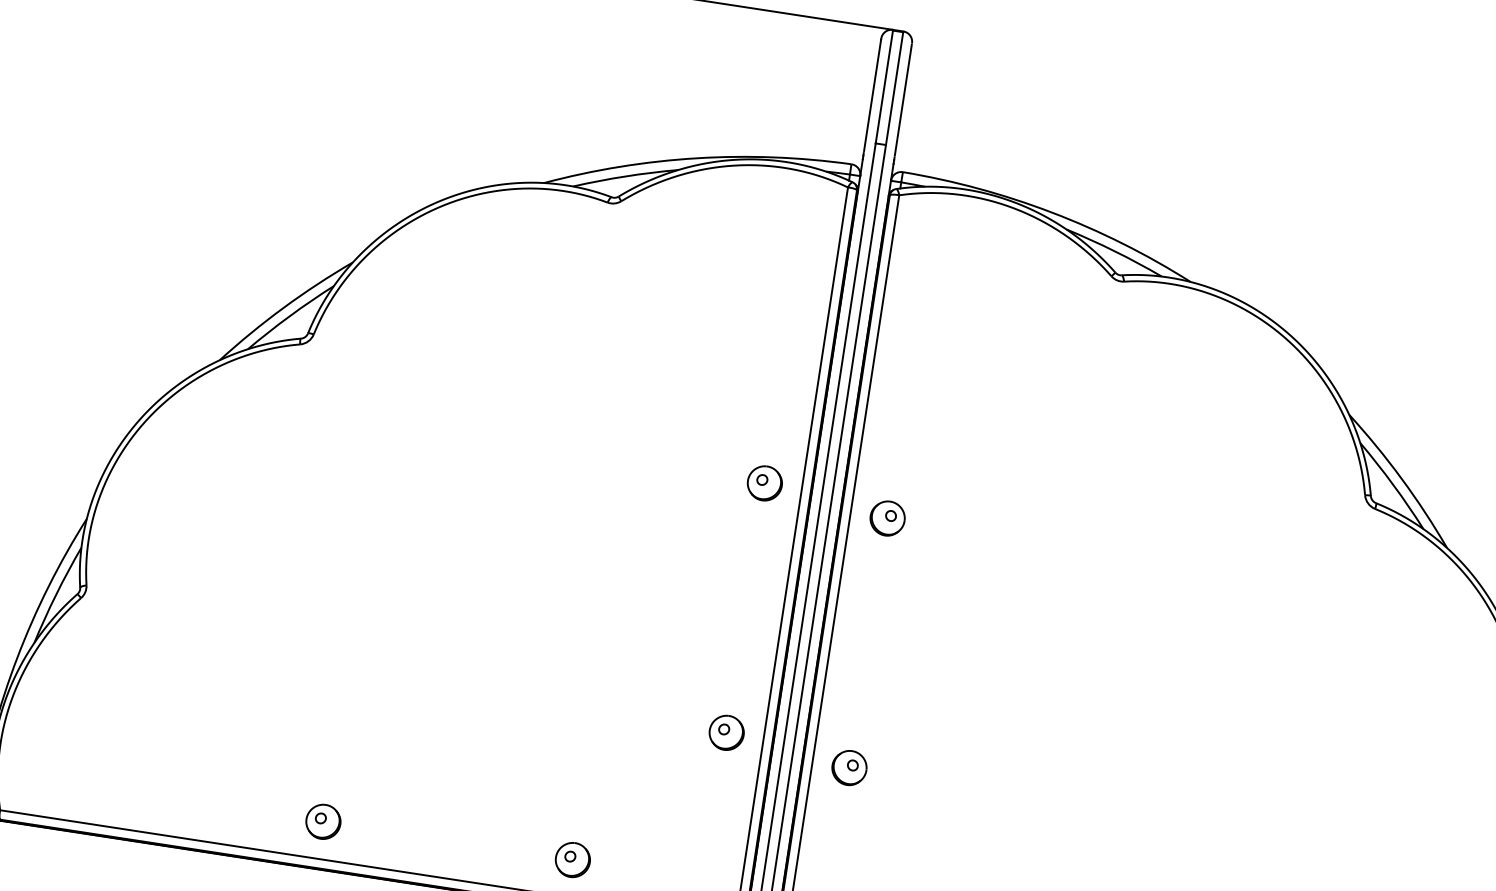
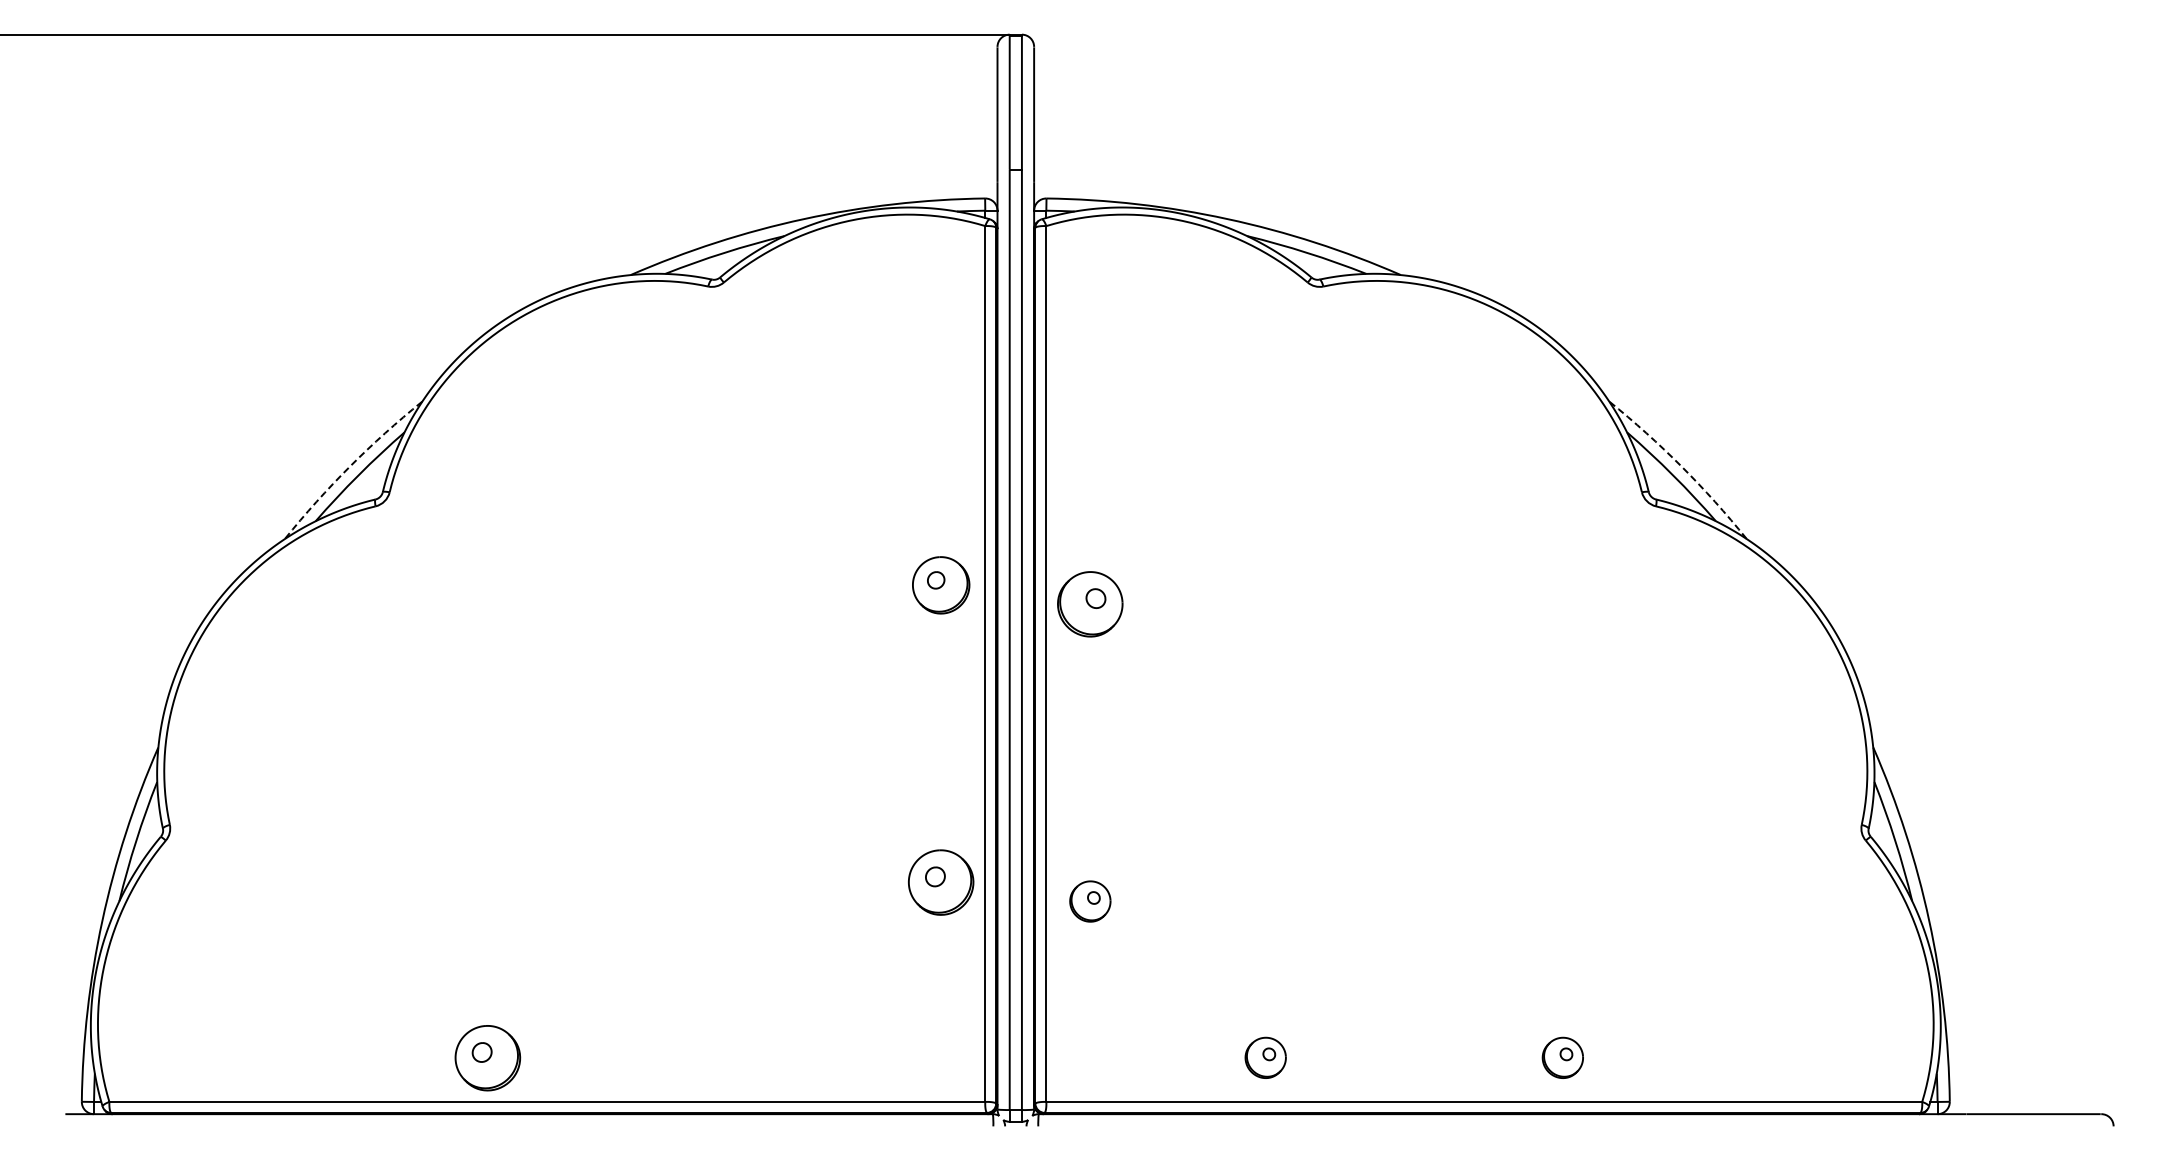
arc: (283, 307) -> (349, 466), solid -> dashed
arc: (1401, 478) -> (1681, 466), solid -> dashed
part: (765, 483) -> (941, 585), size x1.4
part: (887, 518) -> (1090, 604), size x1.6
part: (726, 732) -> (941, 882), size x1.6
part: (323, 821) -> (487, 1057), size x1.6
part: (572, 859) -> (784, 1057), removed

